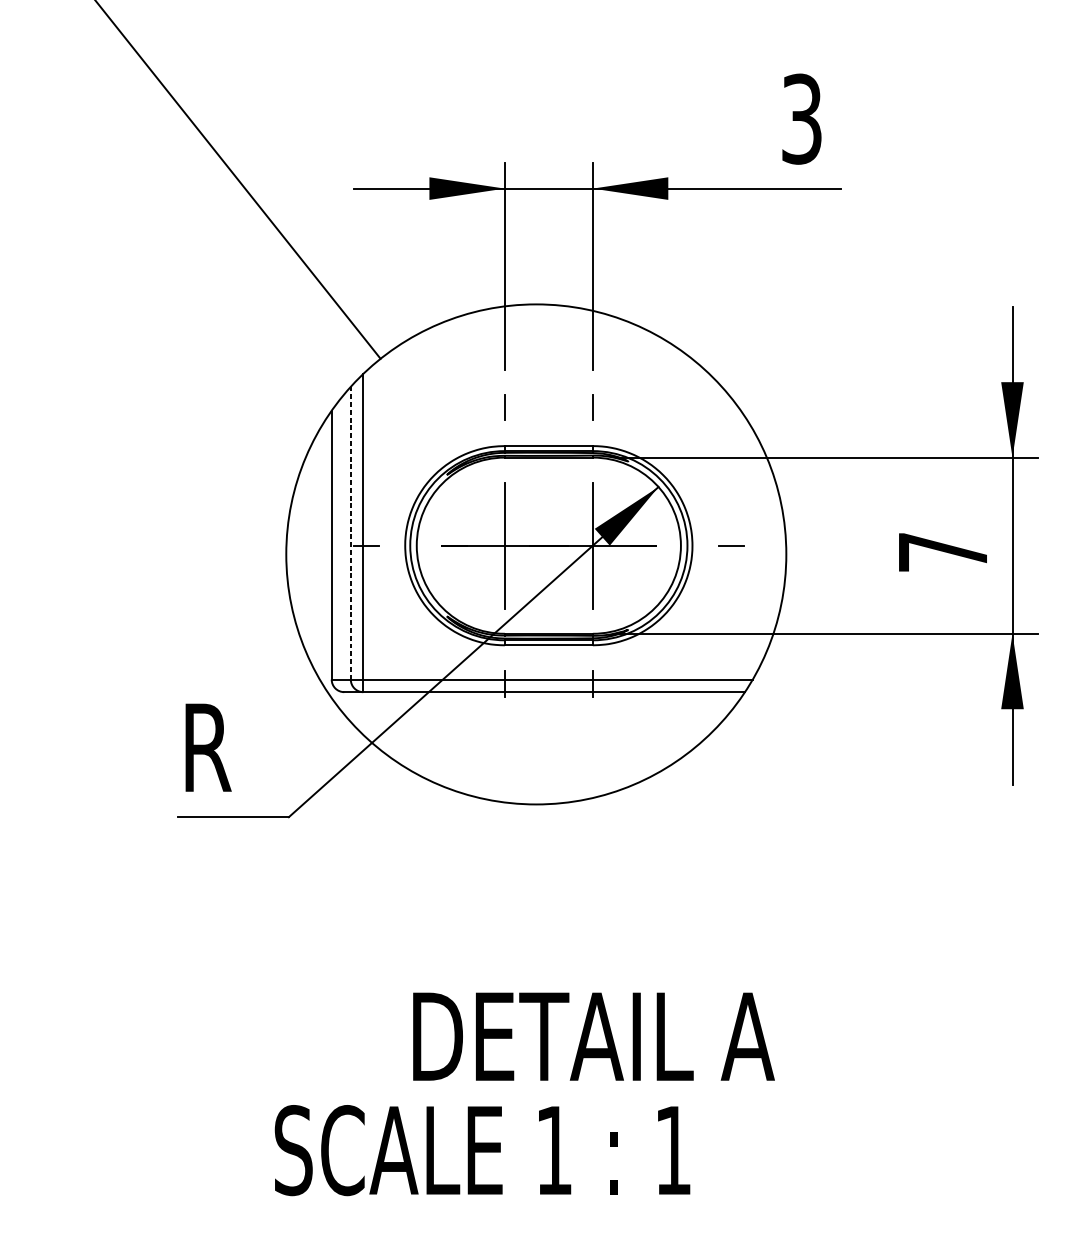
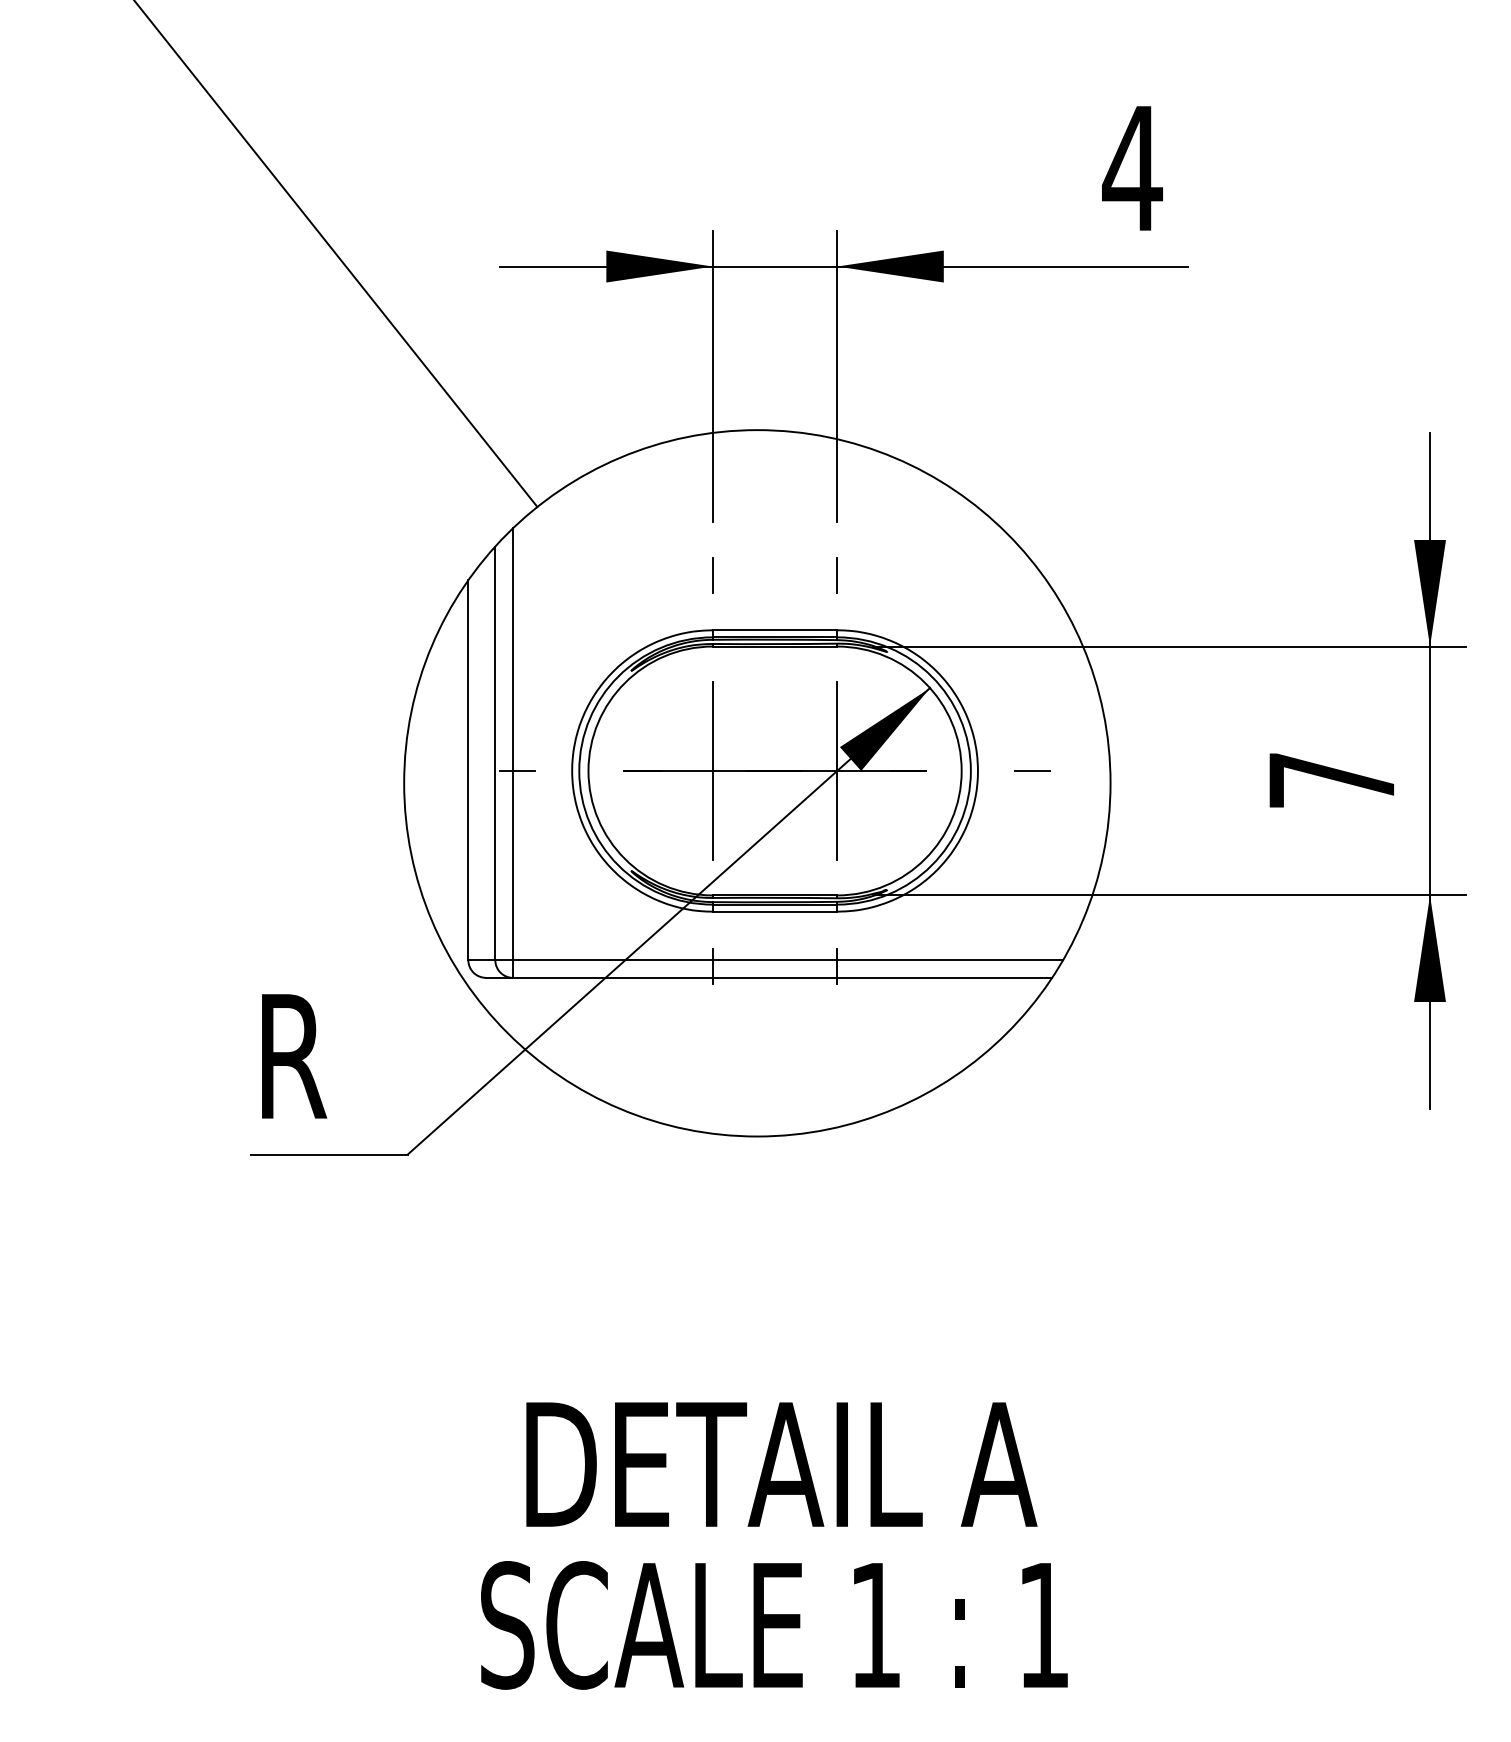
text: (801, 119) -> (1132, 168), 3 -> 4
line: (350, 533) -> (495, 753), dashed -> solid
text: (593, 1036) -> (781, 1464), moved
text: (482, 1150) -> (774, 1625), moved

